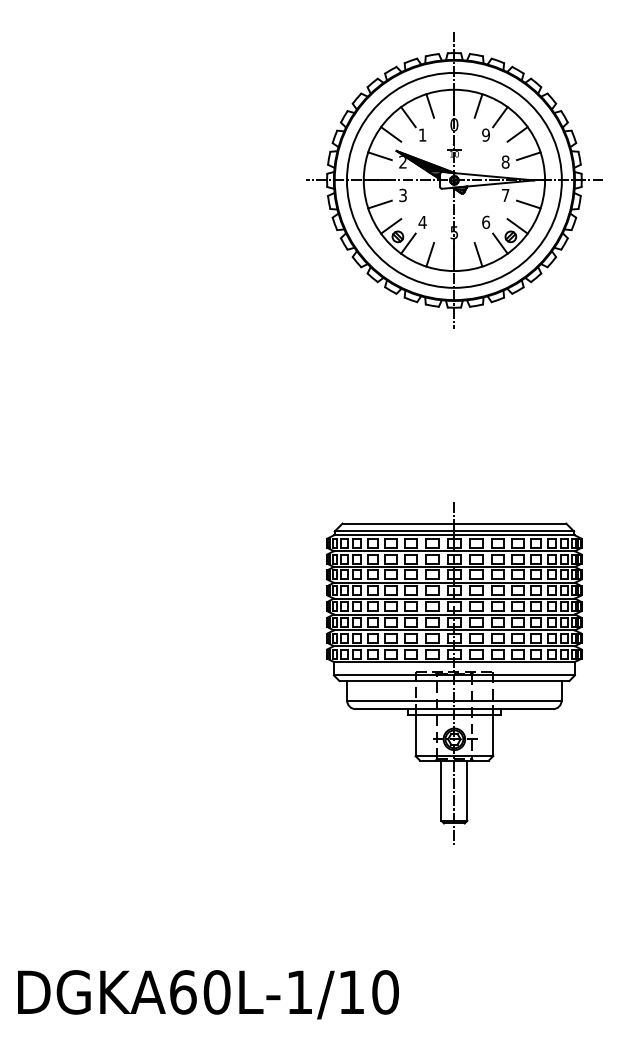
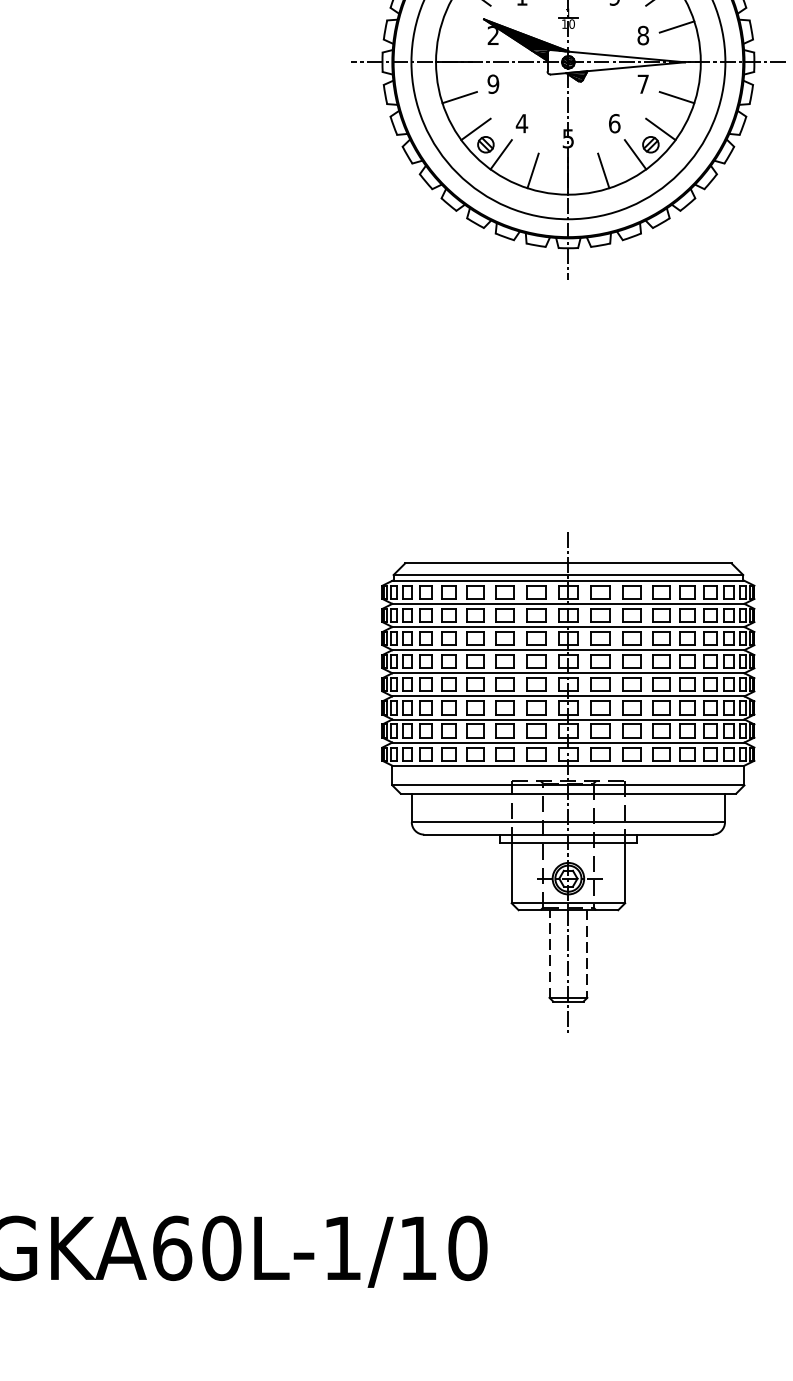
line: (379, 156) -> (458, 27), removed
text: (402, 194) -> (492, 82), 3 -> 9
line: (441, 790) -> (549, 953), solid -> dashed
line: (467, 790) -> (587, 953), solid -> dashed

